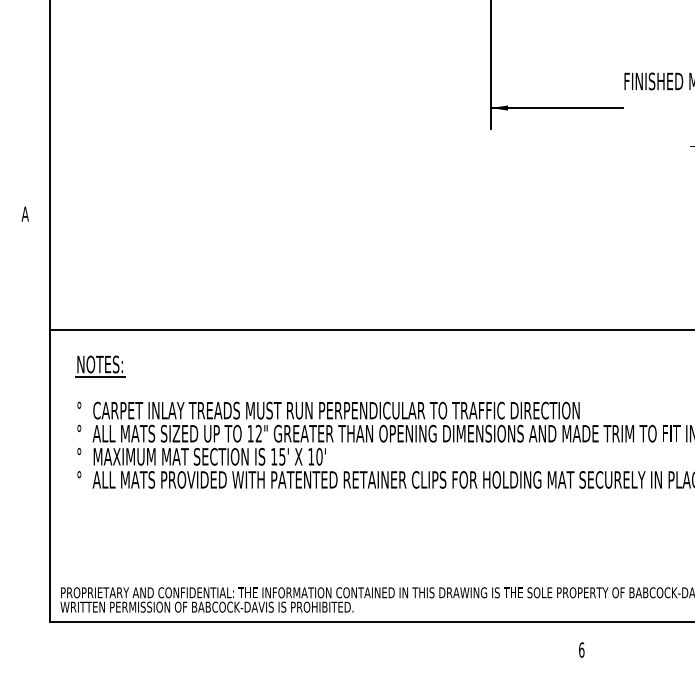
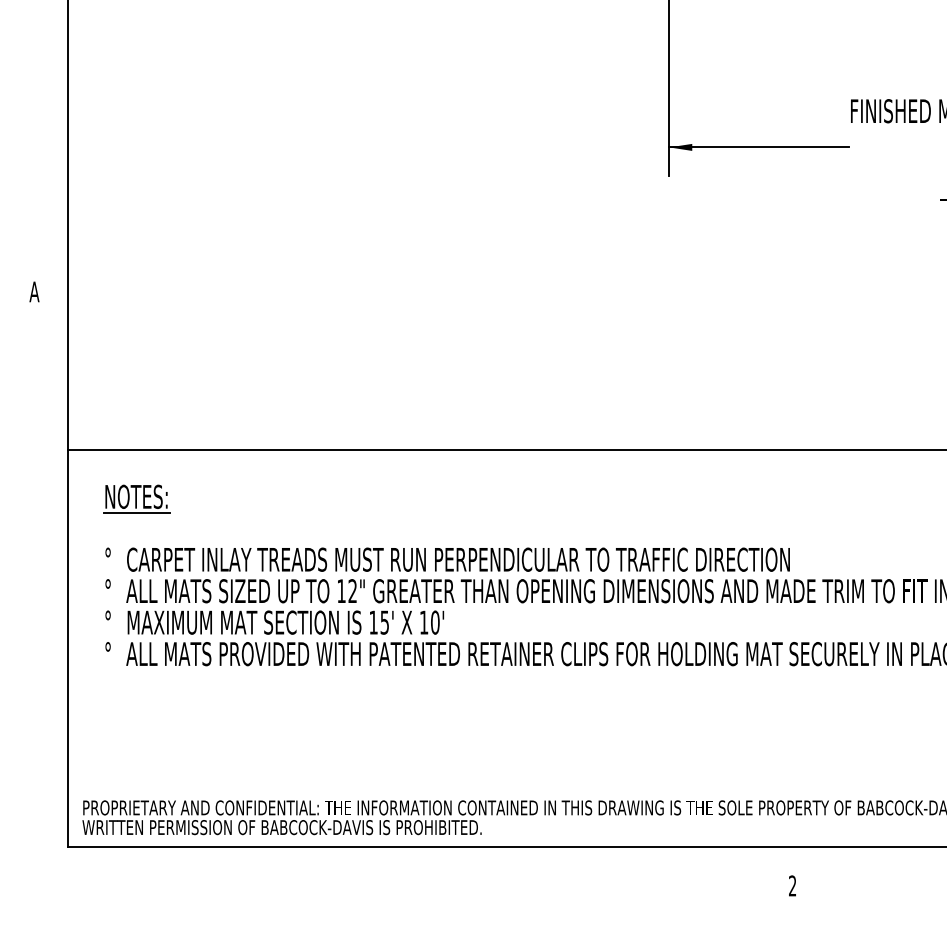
text: (581, 649) -> (792, 885), 6 -> 2

